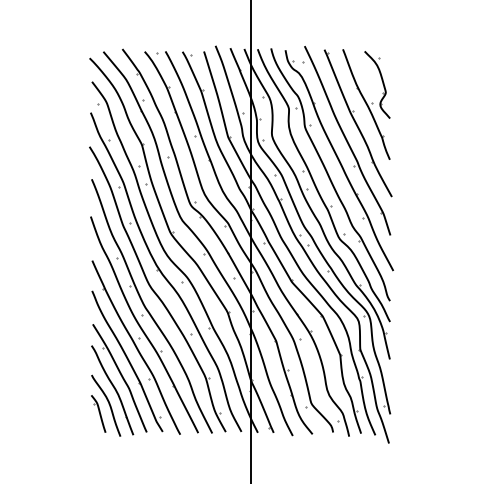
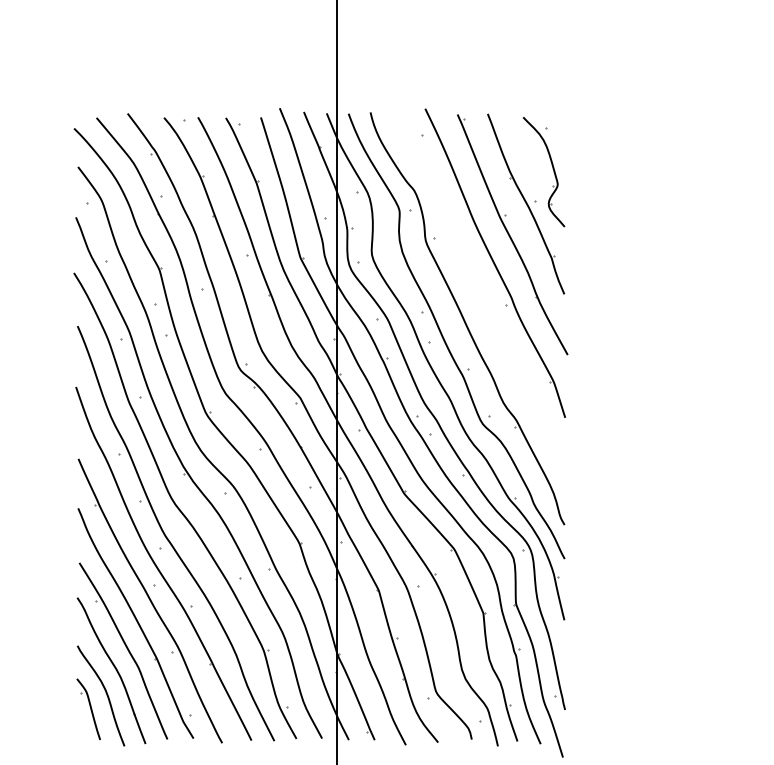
part: (338, 160) -> (480, 295), removed

